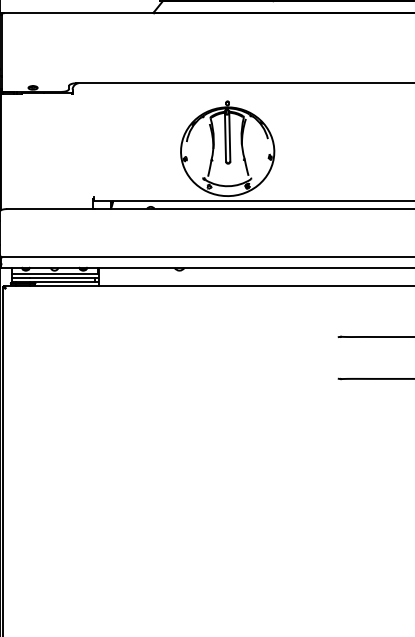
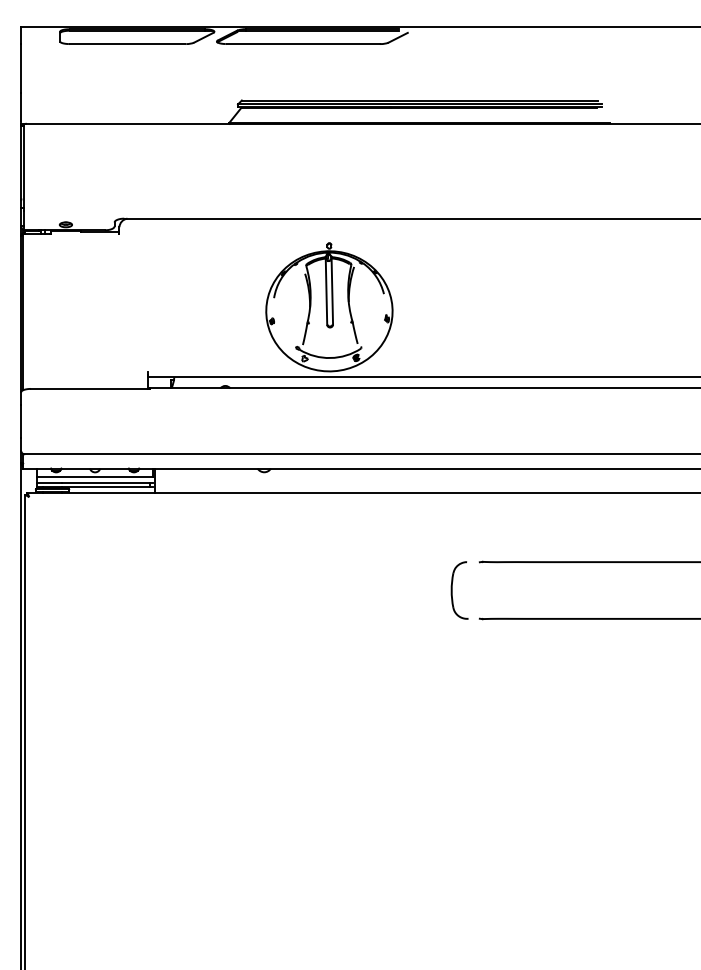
part: (318, 357) -> (452, 590), added

